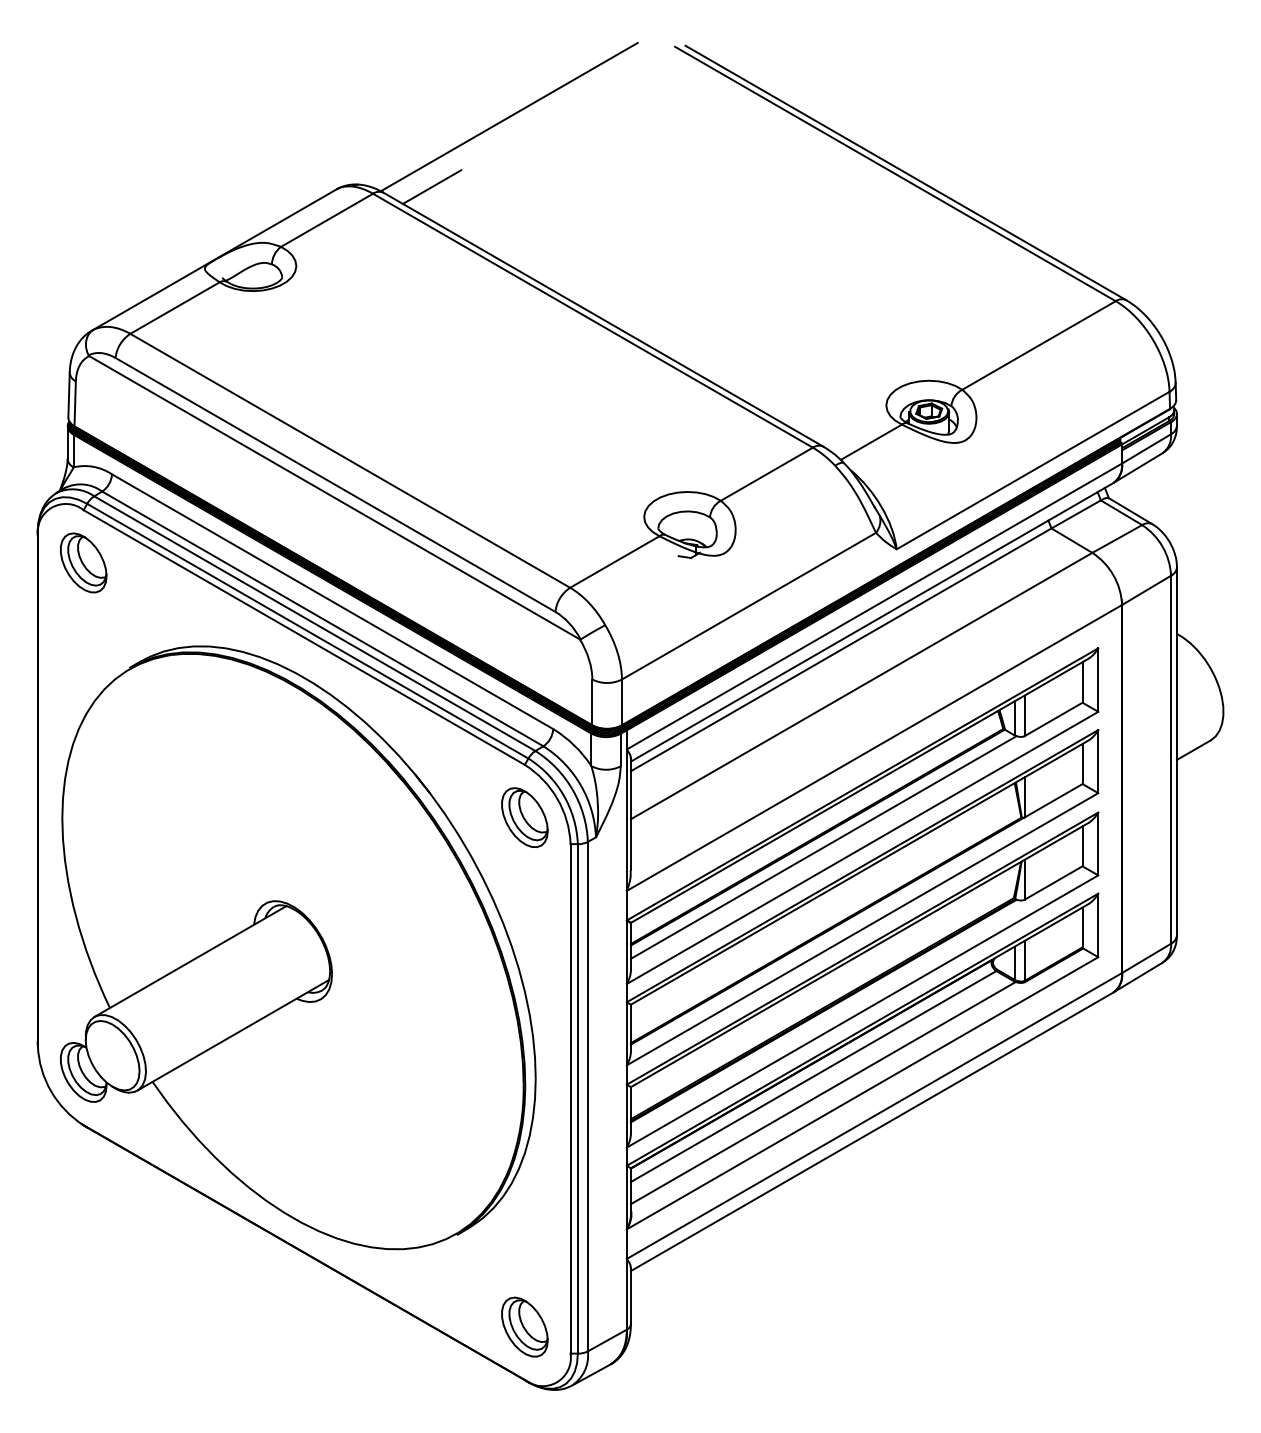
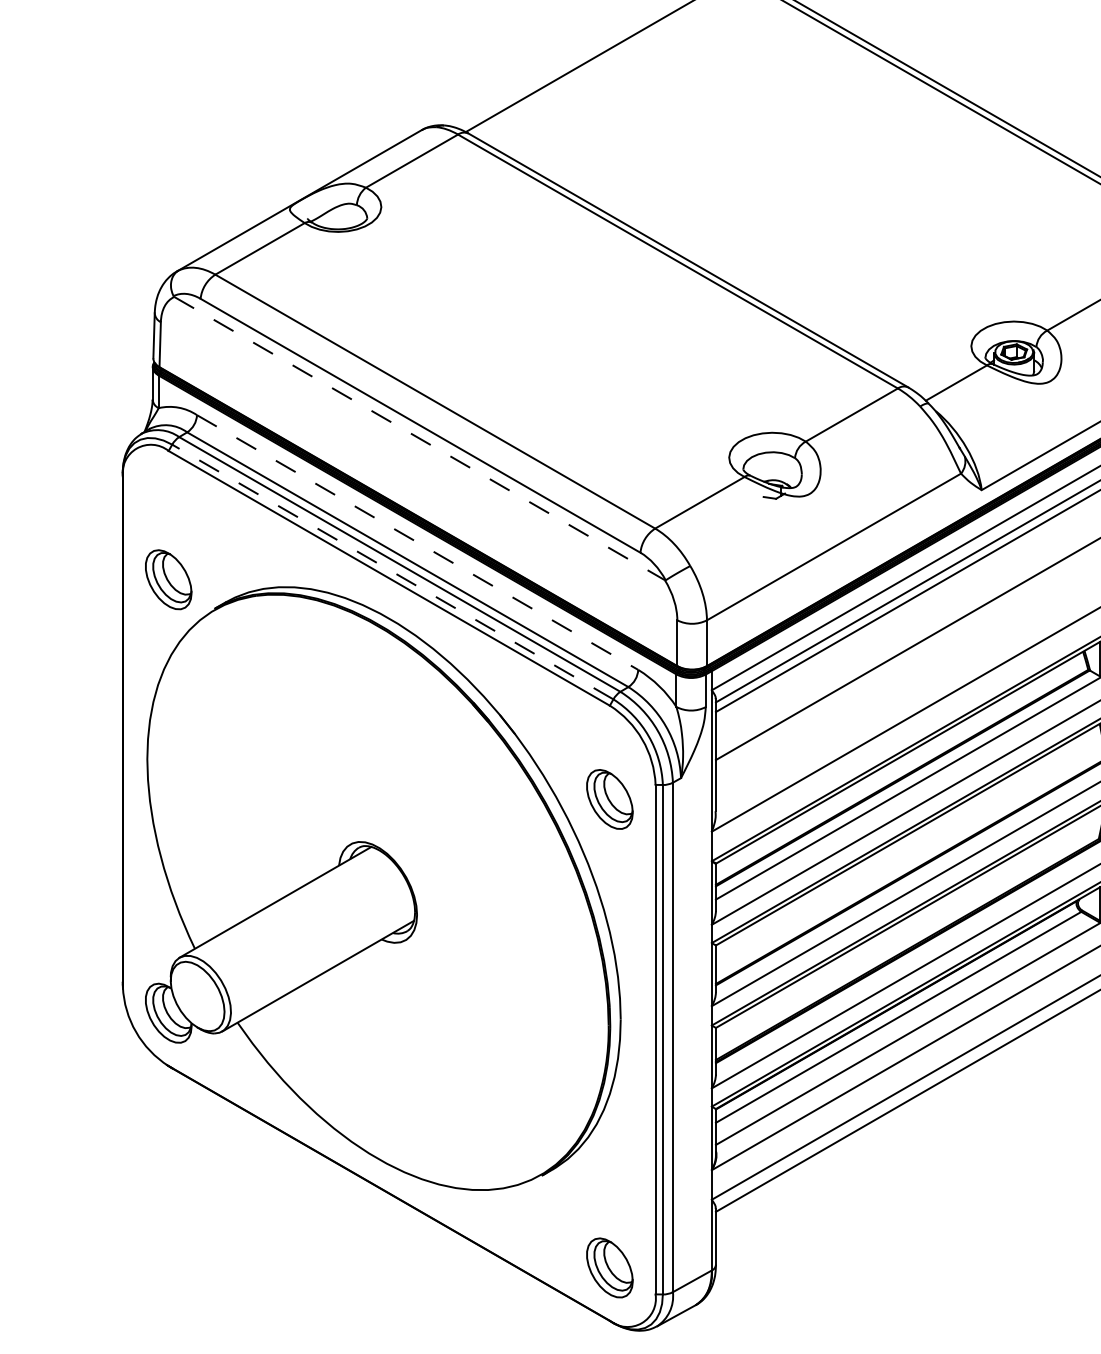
line: (431, 186) -> (516, 127), removed
line: (335, 498) -> (420, 439), solid -> dashed
part: (83, 562) -> (168, 579), moved
line: (332, 601) -> (417, 542), solid -> dashed
line: (307, 631) -> (392, 572), solid -> dashed
part: (524, 817) -> (609, 799), moved

